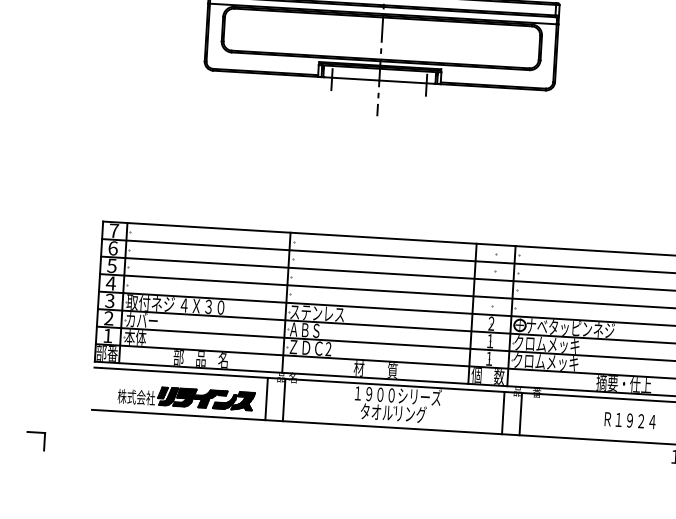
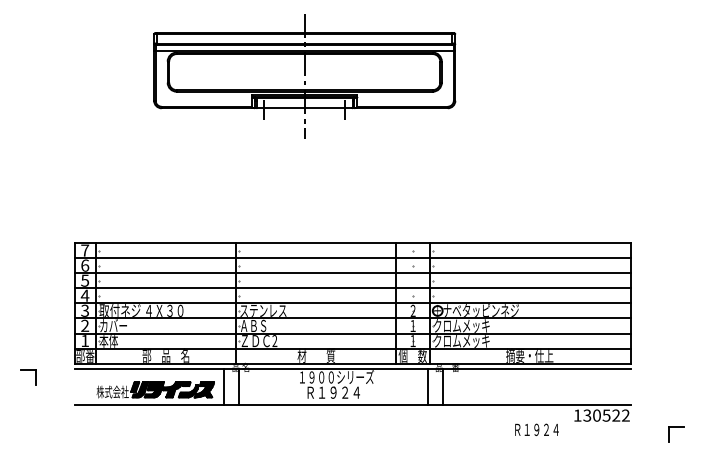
text: (393, 413) -> (333, 392), タオルリング -> Ｒ１９２４
part: (629, 420) -> (536, 429), moved
part: (36, 432) -> (28, 370), moved

